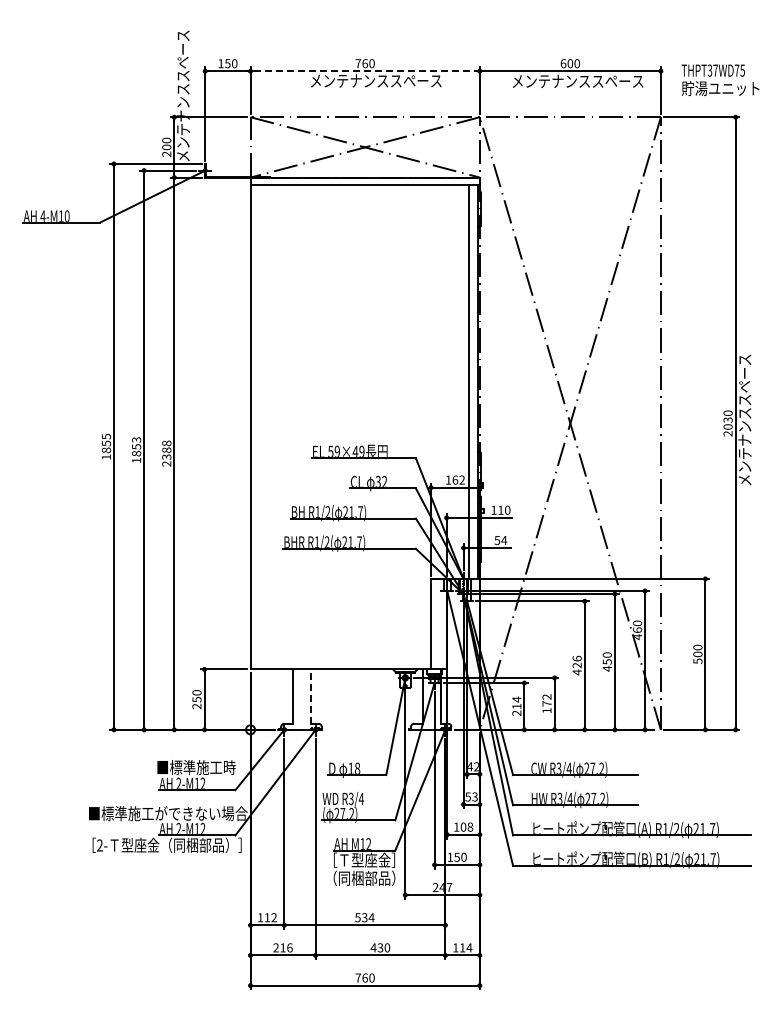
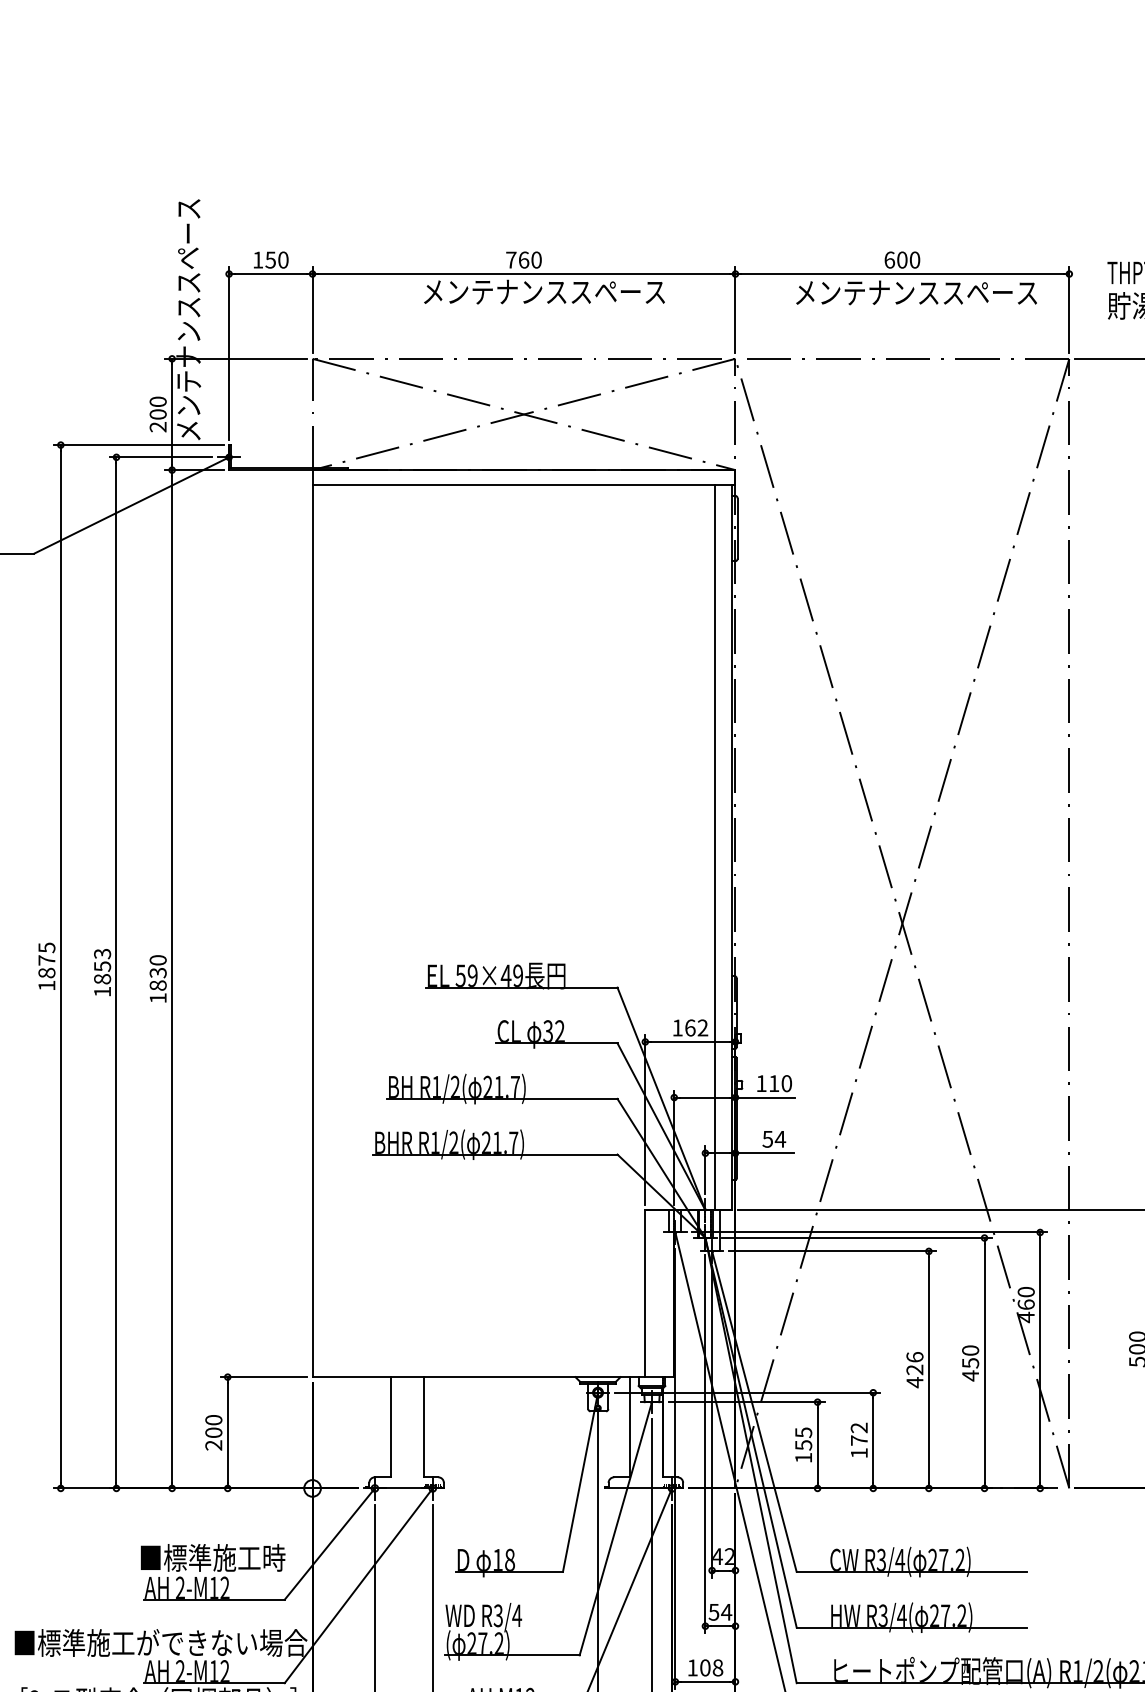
line: (365, 71) -> (524, 274), dashed -> solid
text: (106, 443) -> (47, 960), 1855 -> 1875
text: (166, 453) -> (157, 978), 2388 -> 1830
line: (311, 696) -> (425, 1426), dashed -> solid
text: (196, 699) -> (212, 1432), 250 -> 200
text: (516, 705) -> (803, 1443), 214 -> 155
text: (475, 796) -> (727, 1611), 53 -> 54

